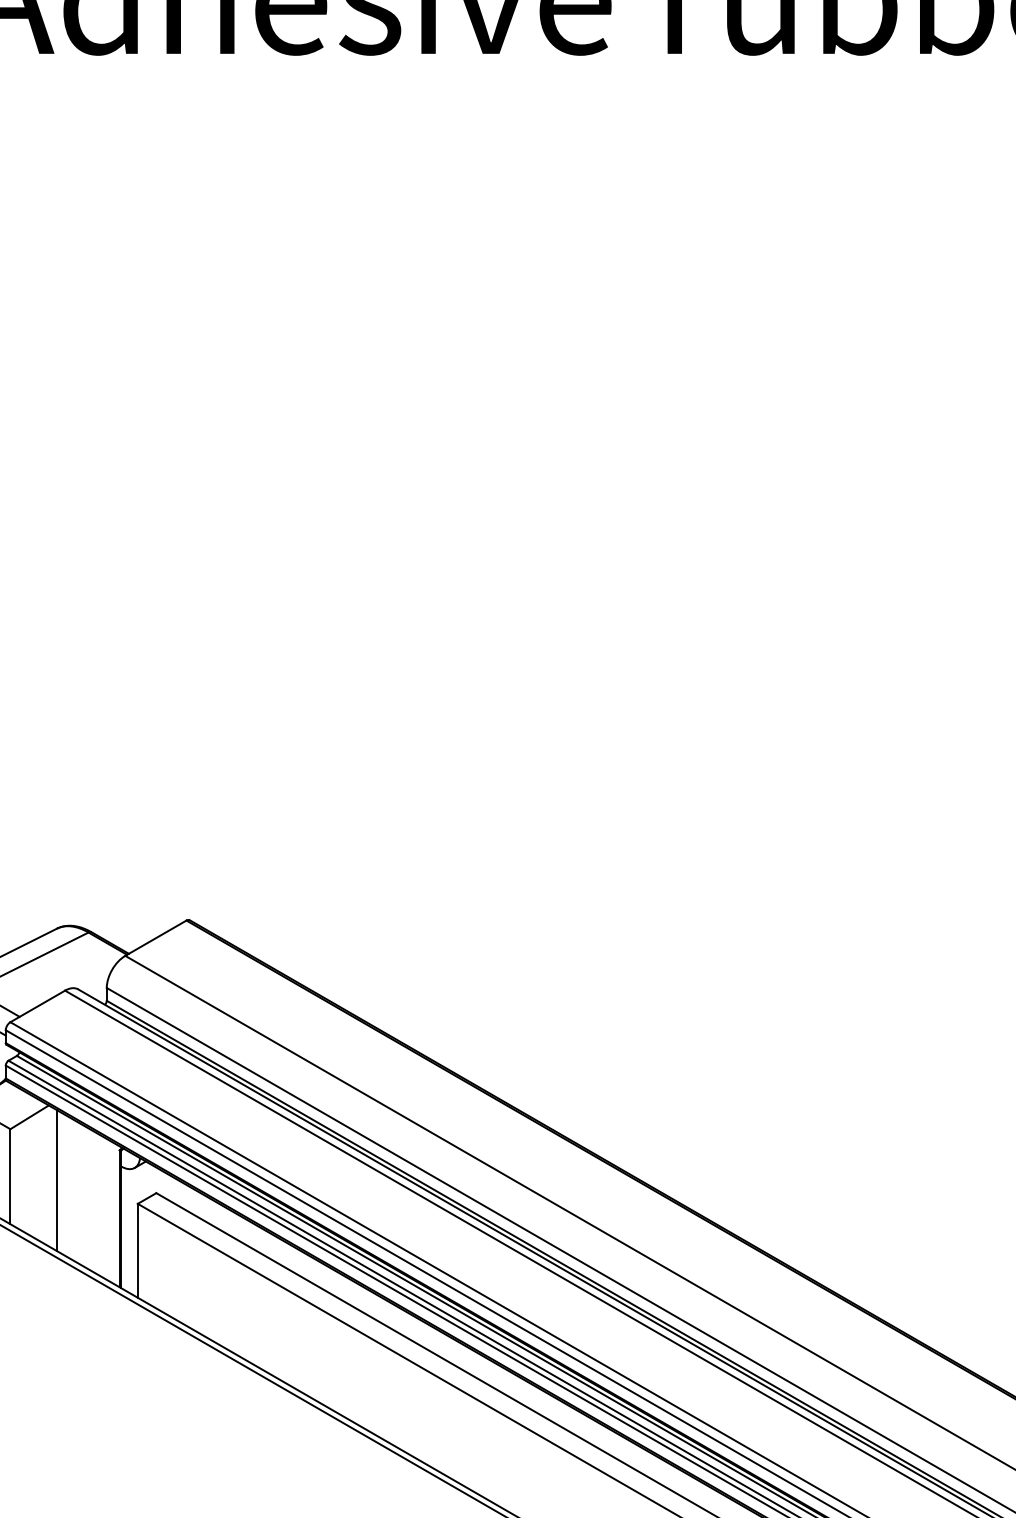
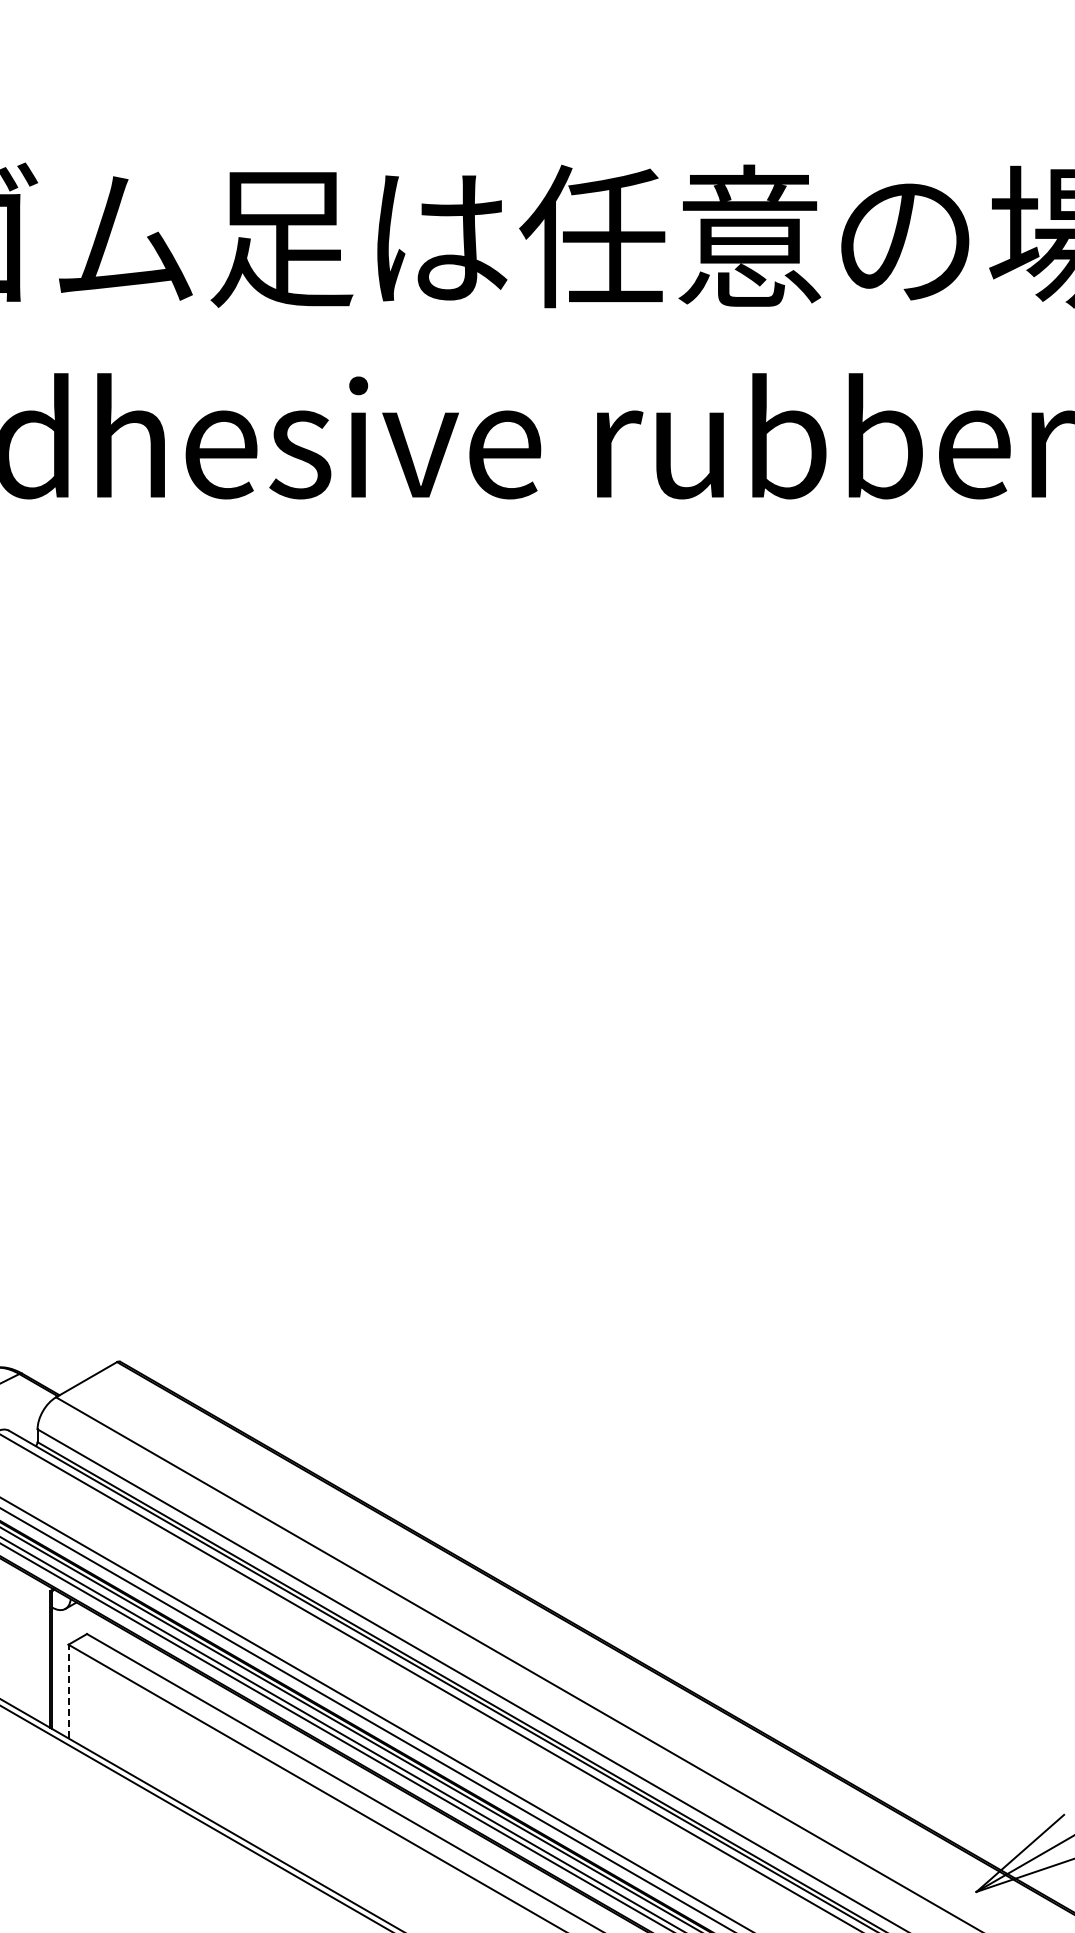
line: (137, 1250) -> (68, 1691), solid -> dashed

